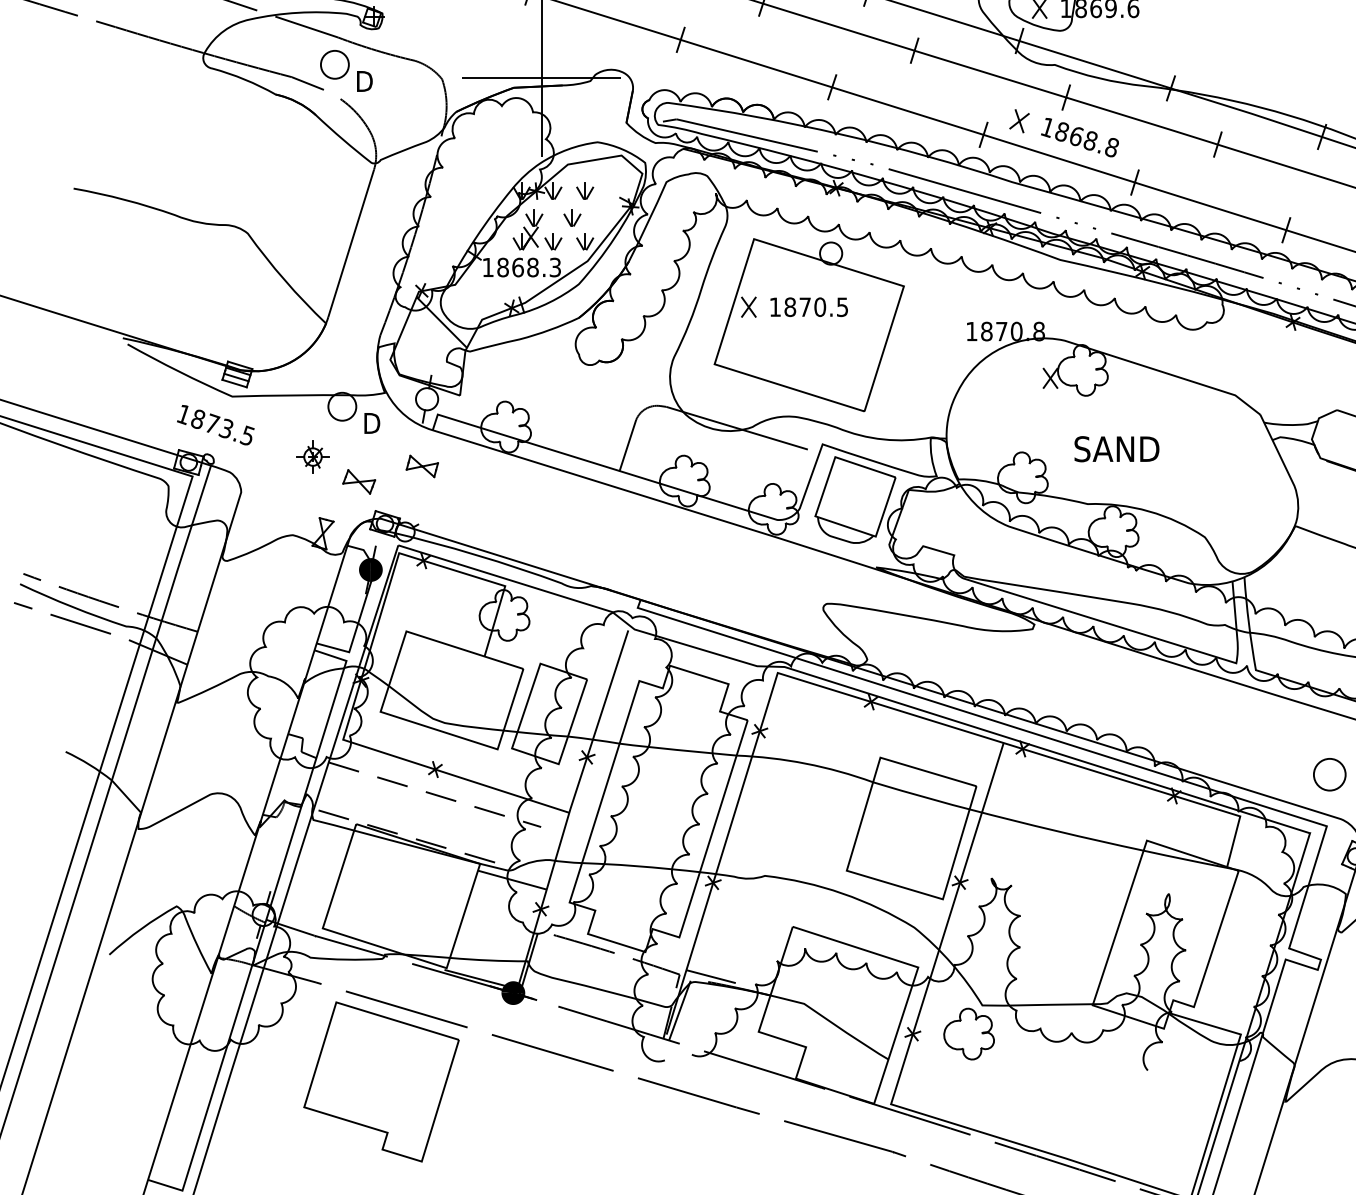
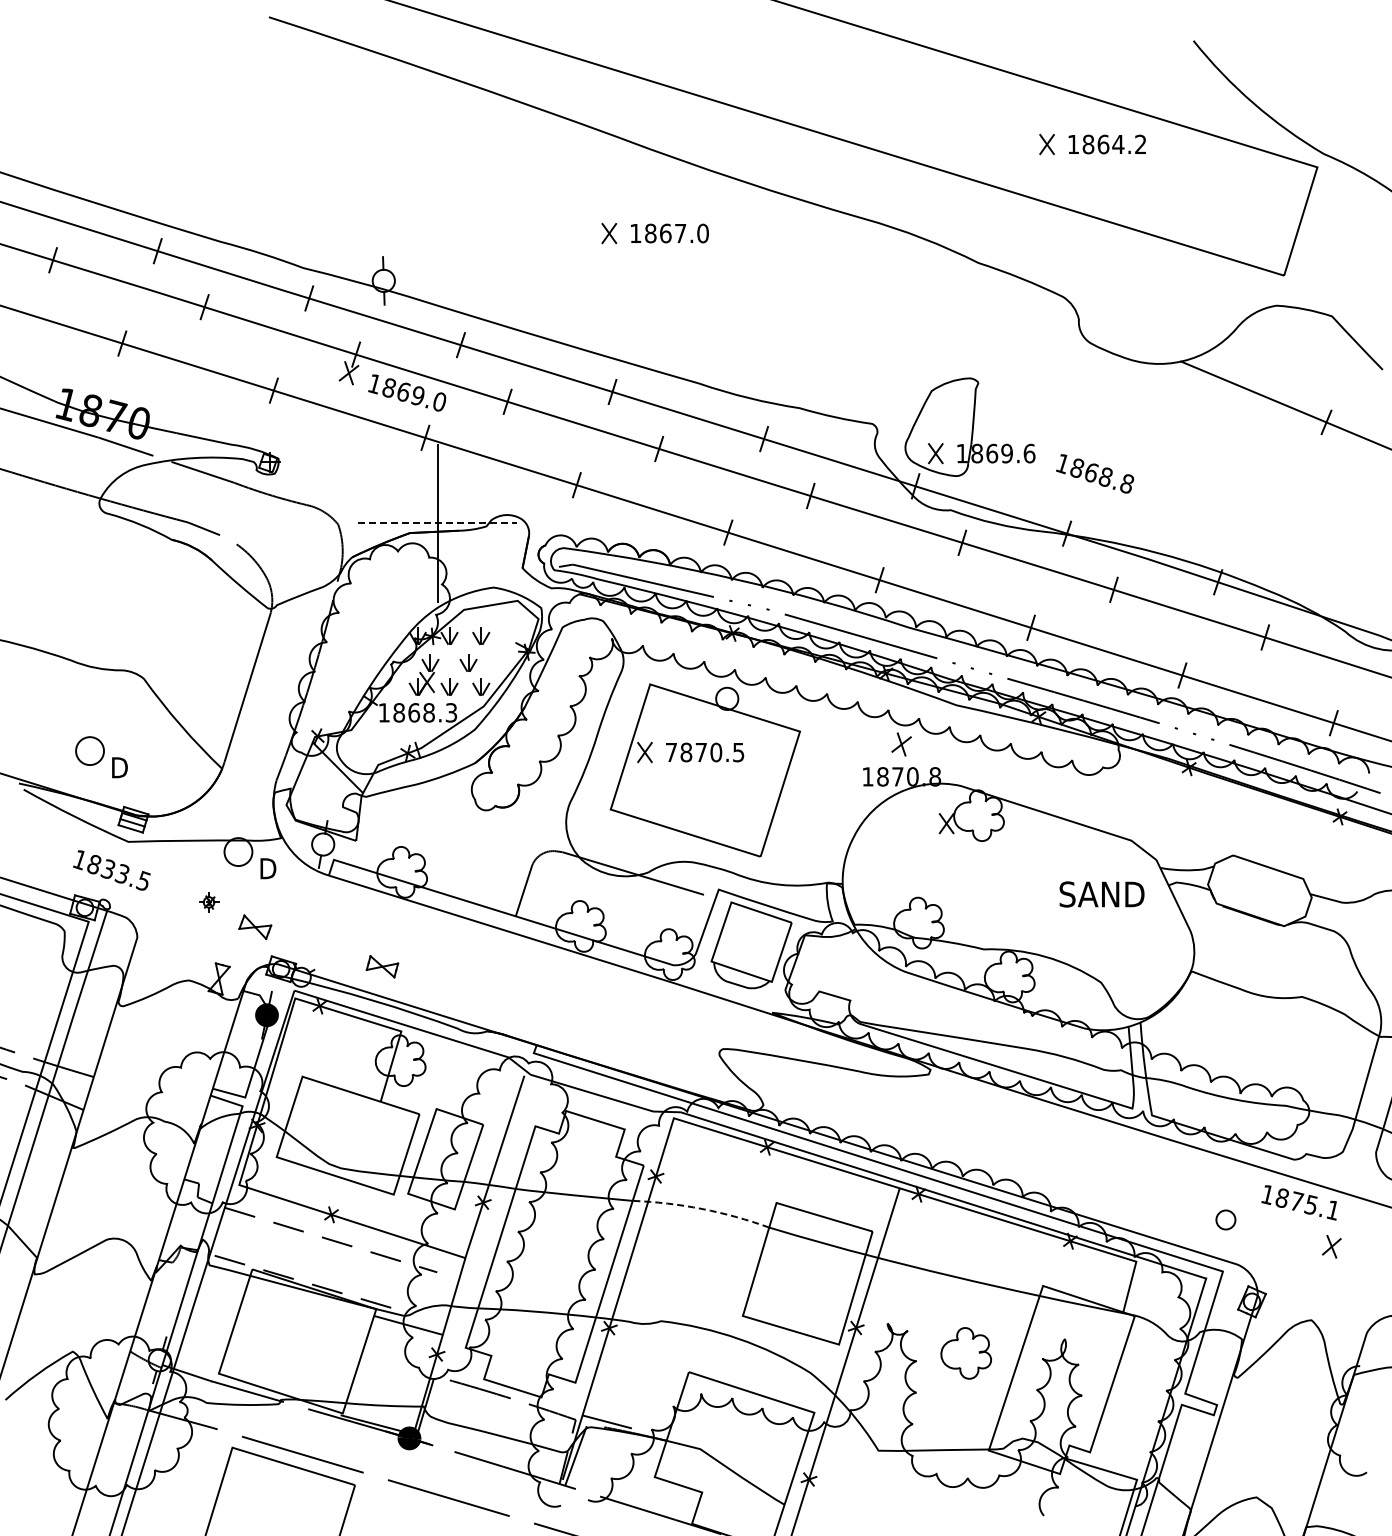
part: (346, 71) -> (101, 757), moved
line: (542, 78) -> (438, 523), solid -> dashed
part: (1019, 121) -> (901, 744), moved
text: (1080, 137) -> (1095, 473), moved
text: (775, 307) -> (671, 752), 1870.5 -> 7870.5
text: (212, 423) -> (108, 868), 1873.5 -> 1833.5
text: (1116, 449) -> (1101, 894), moved
part: (312, 457) -> (208, 902), size x0.6
part: (422, 466) -> (382, 966), moved
line: (806, 763) -> (702, 1208), solid -> dashed
part: (1329, 774) -> (1225, 1219), size x0.6
part: (969, 1034) -> (966, 1353), moved

